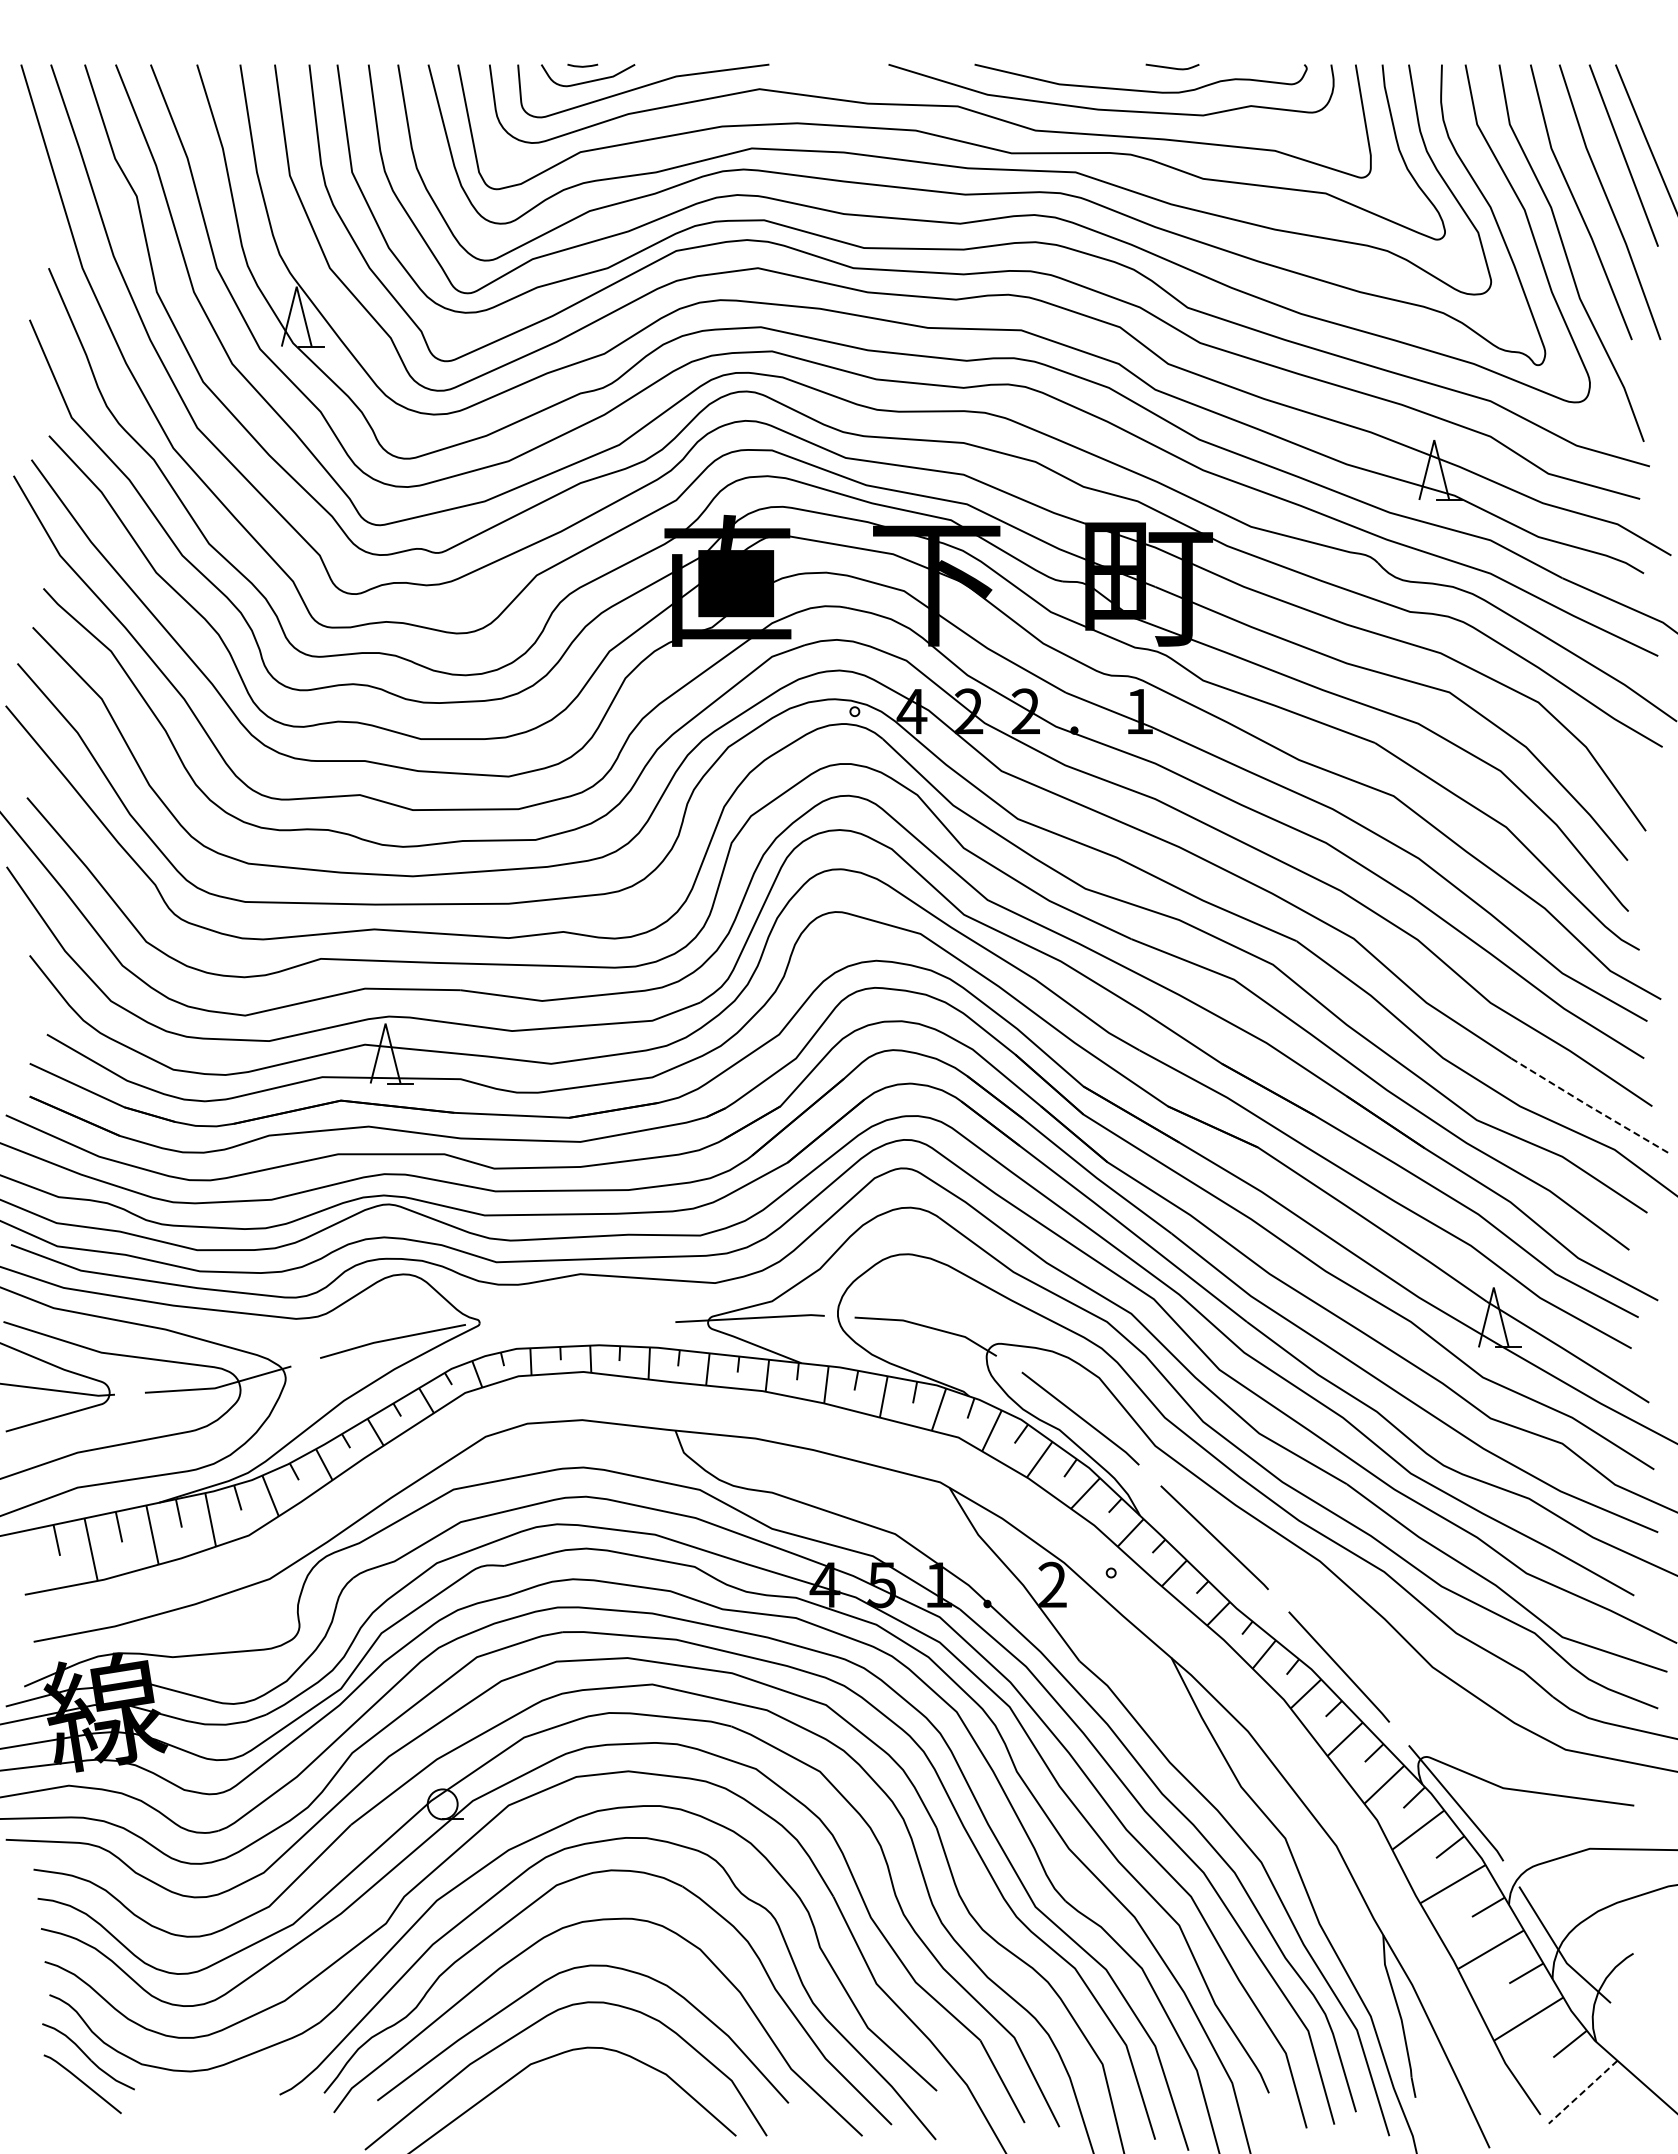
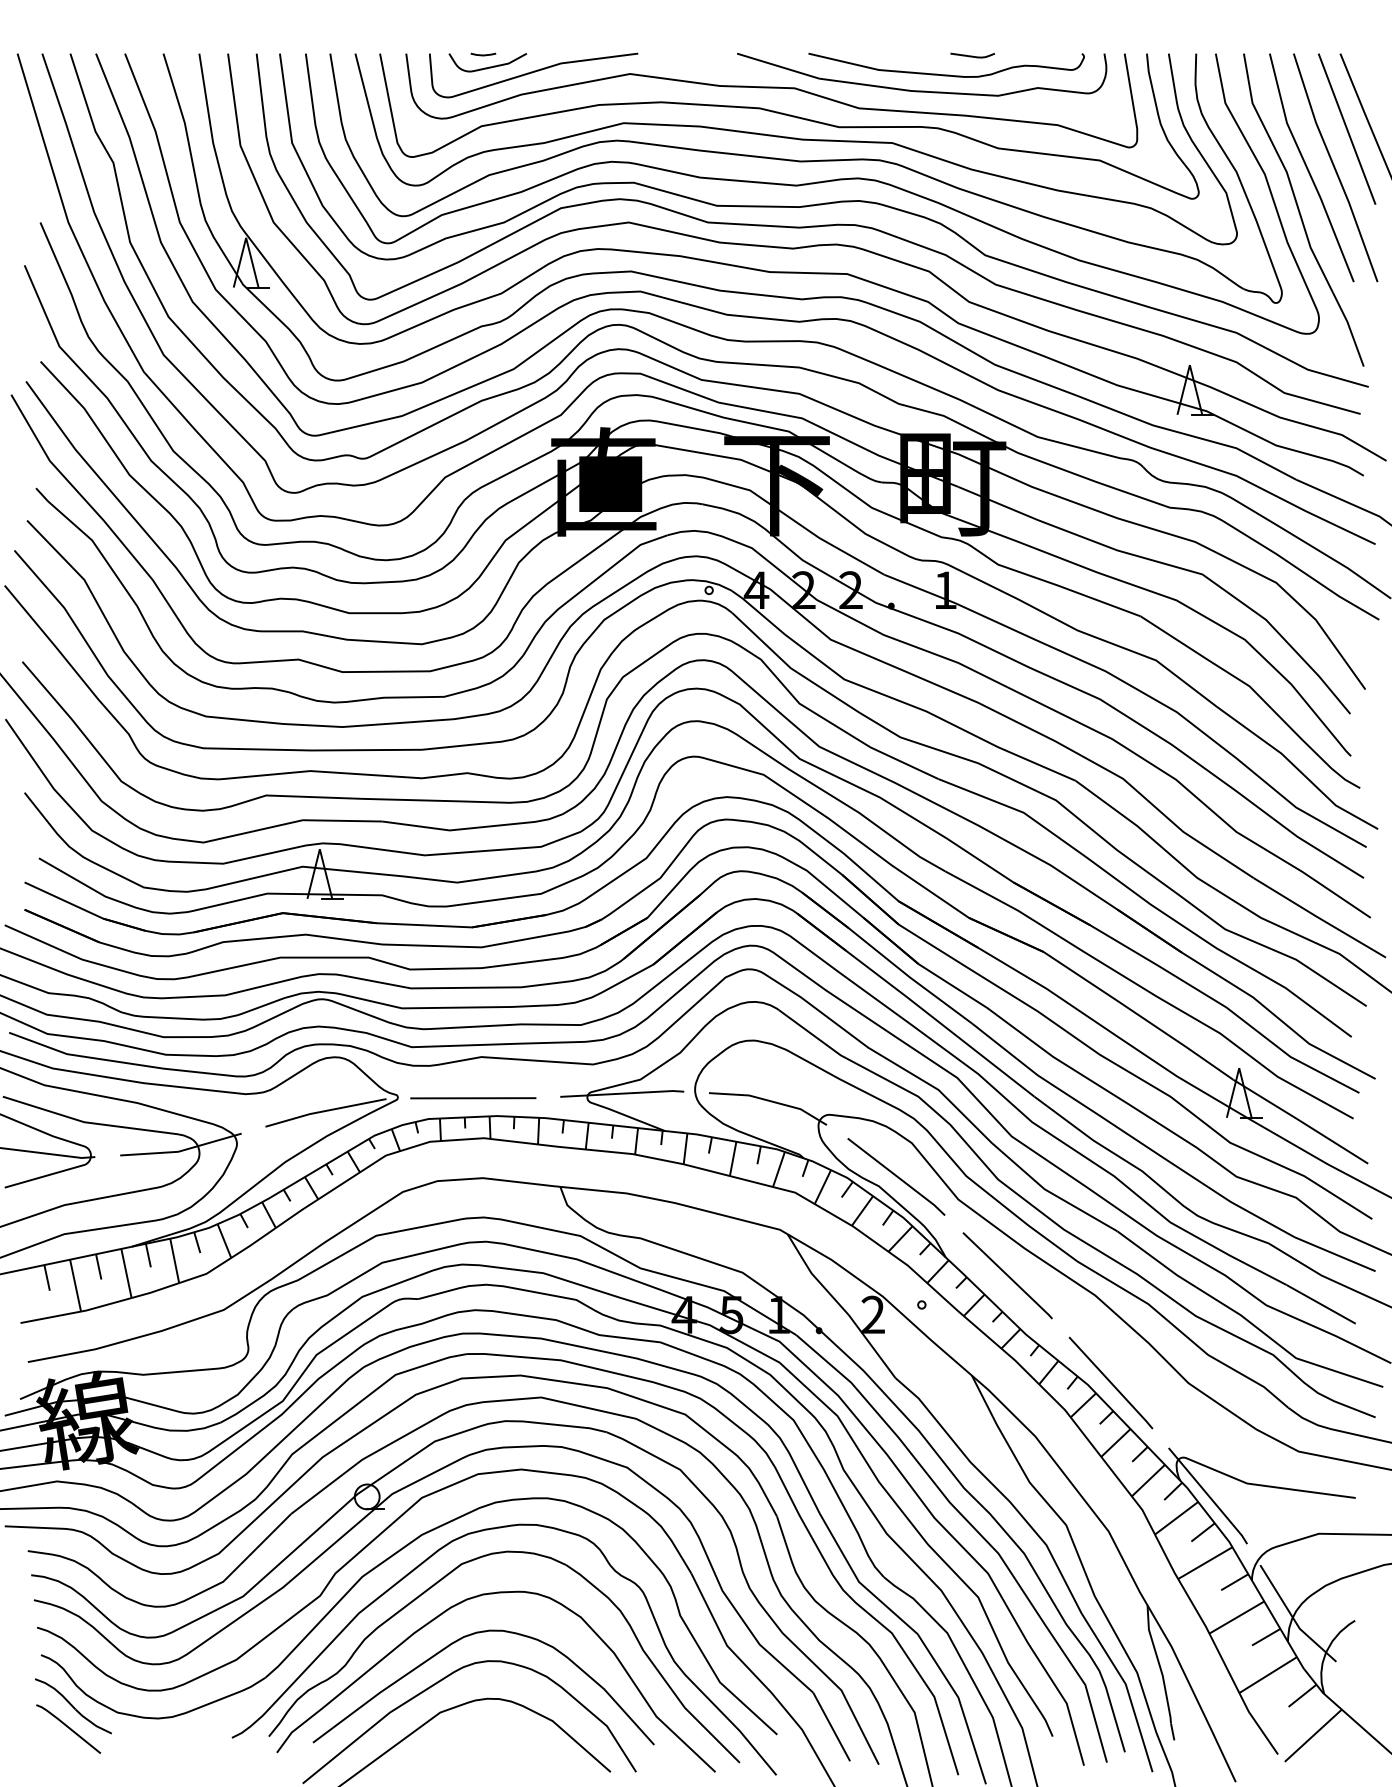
line: (1590, 1106) -> (1319, 917), dashed -> solid
line: (570, 1323) -> (473, 1097), added
line: (1583, 2092) -> (1313, 1735), dashed -> solid

